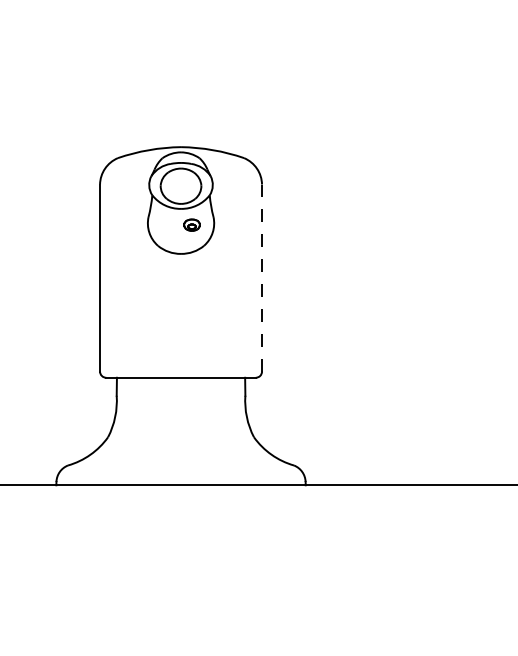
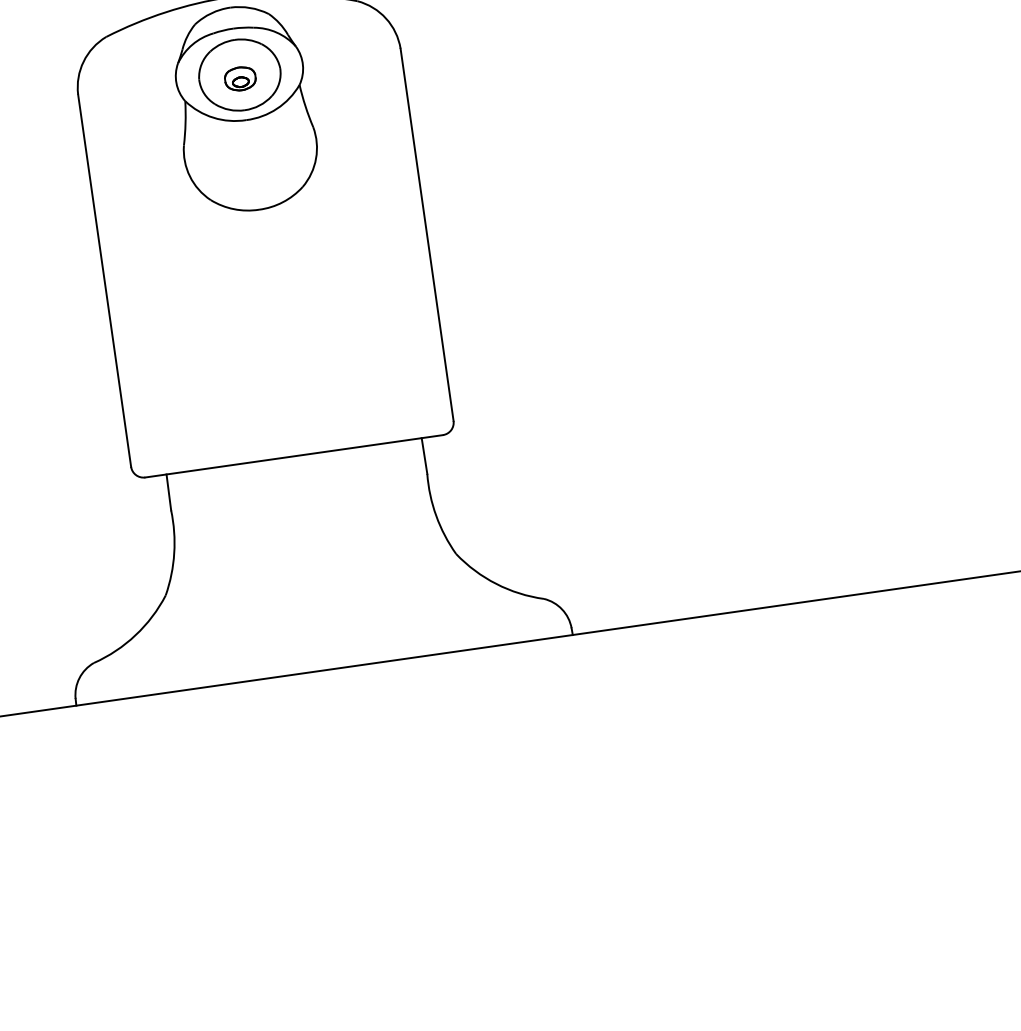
part: (191, 224) -> (239, 77), moved
line: (262, 278) -> (428, 235), dashed -> solid

